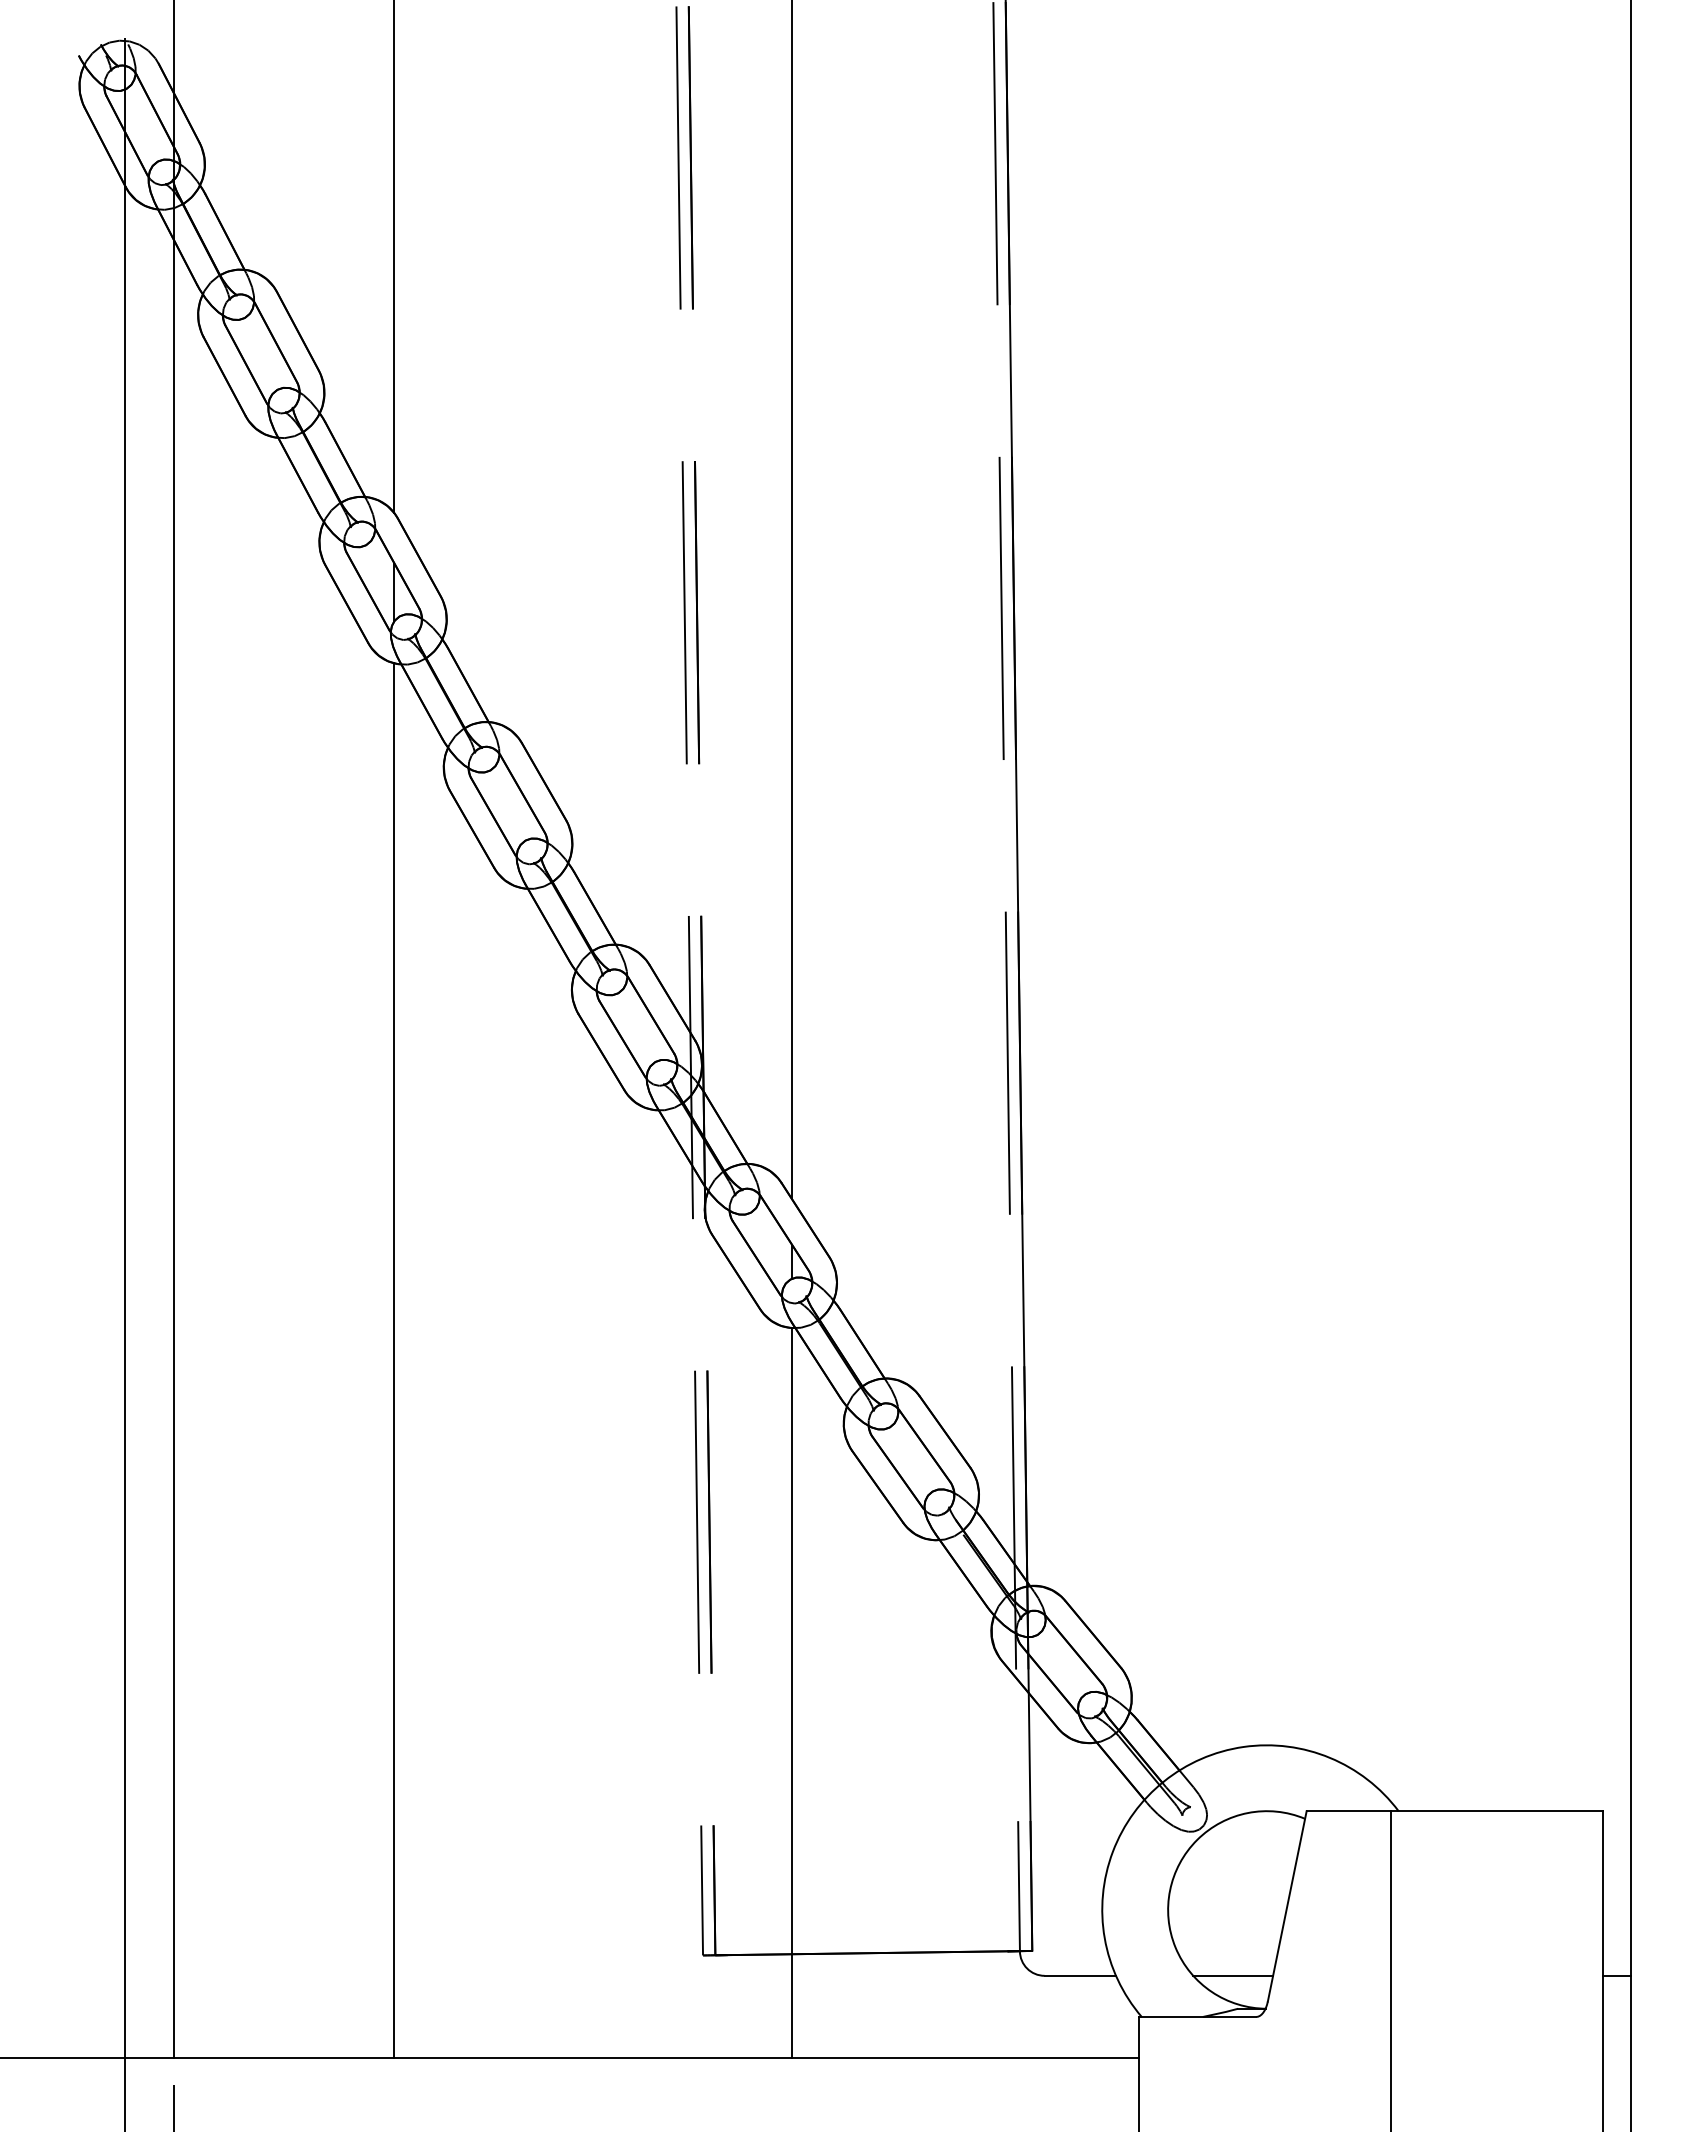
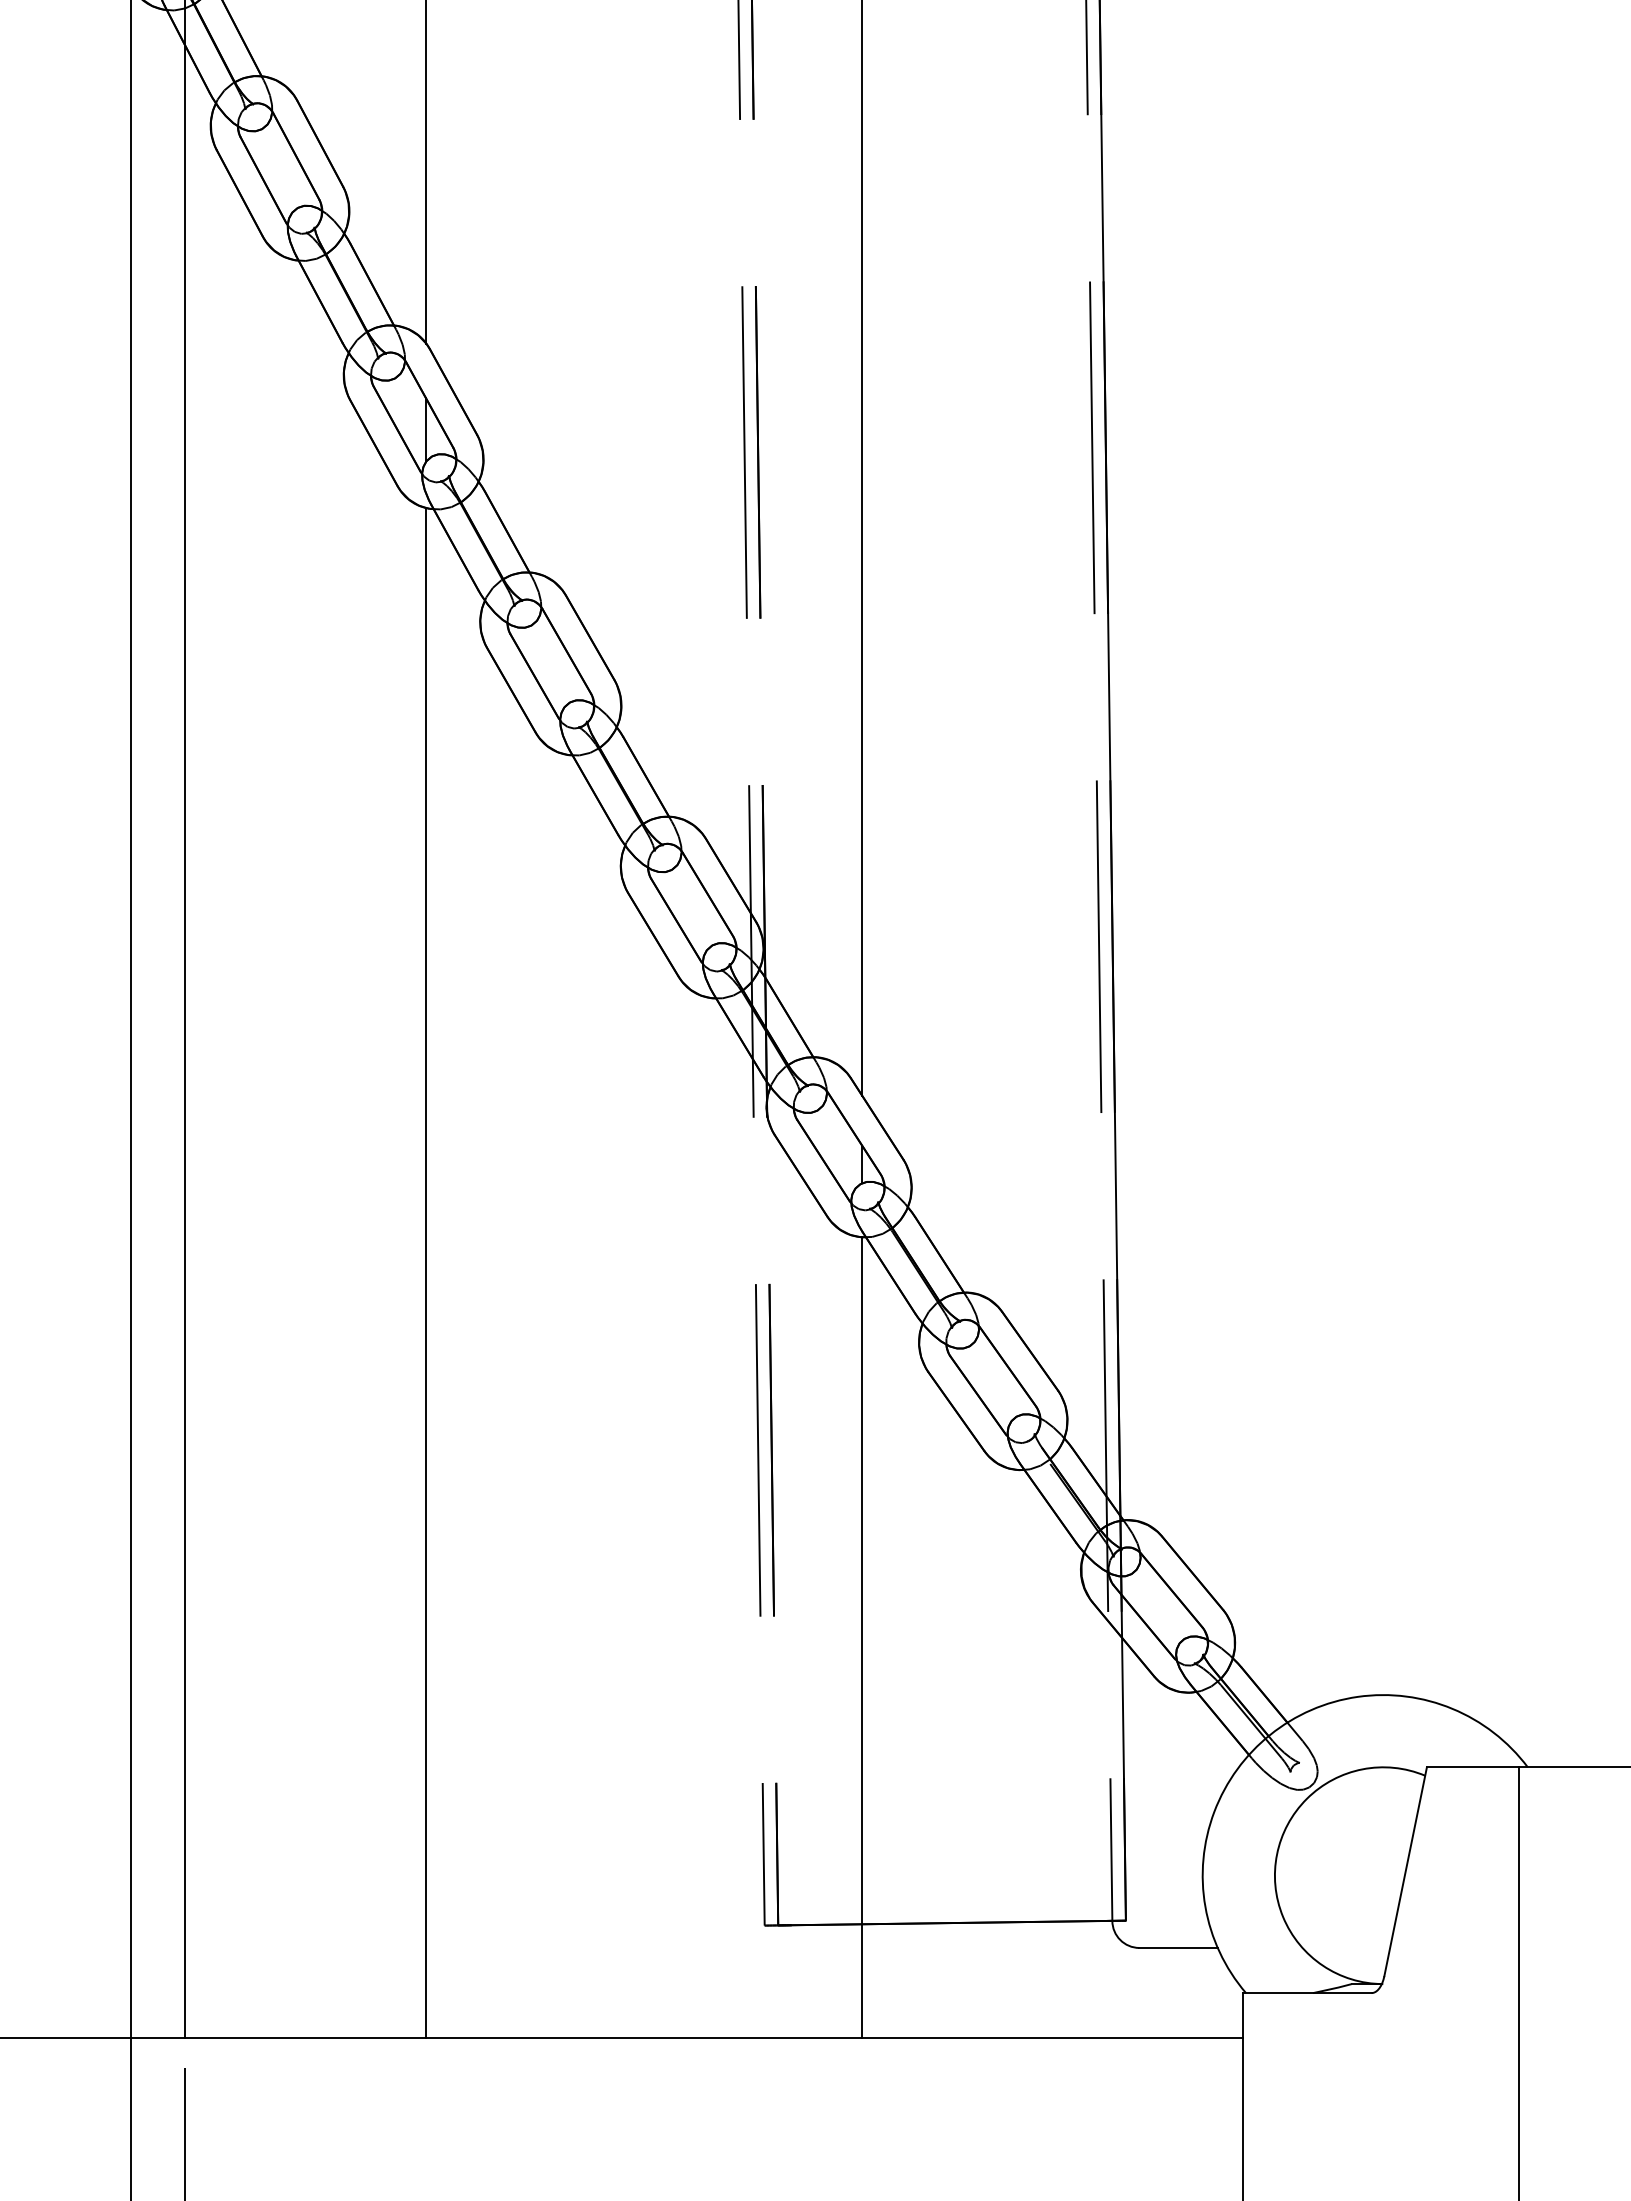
line: (1233, 1975) -> (1346, 1947), removed

